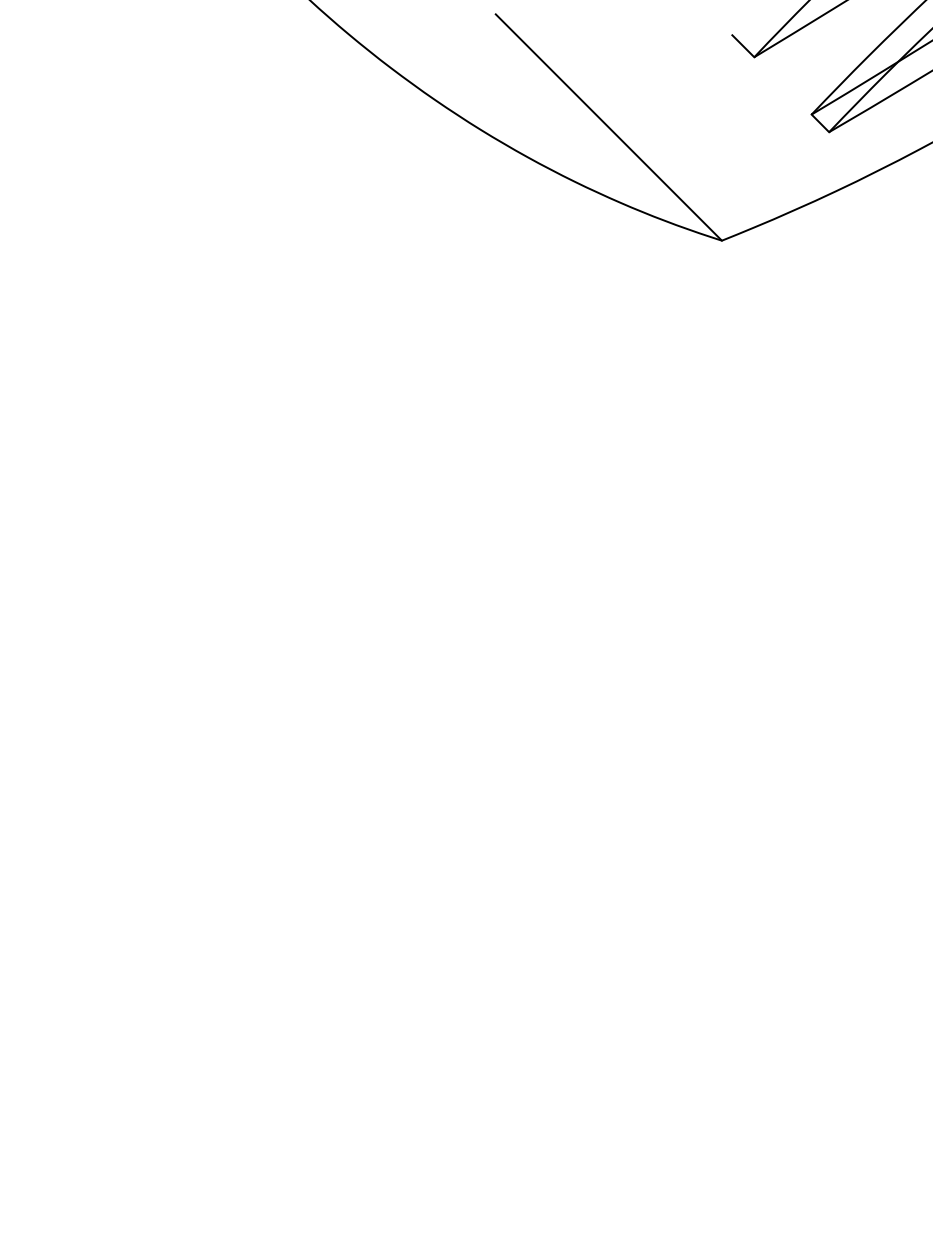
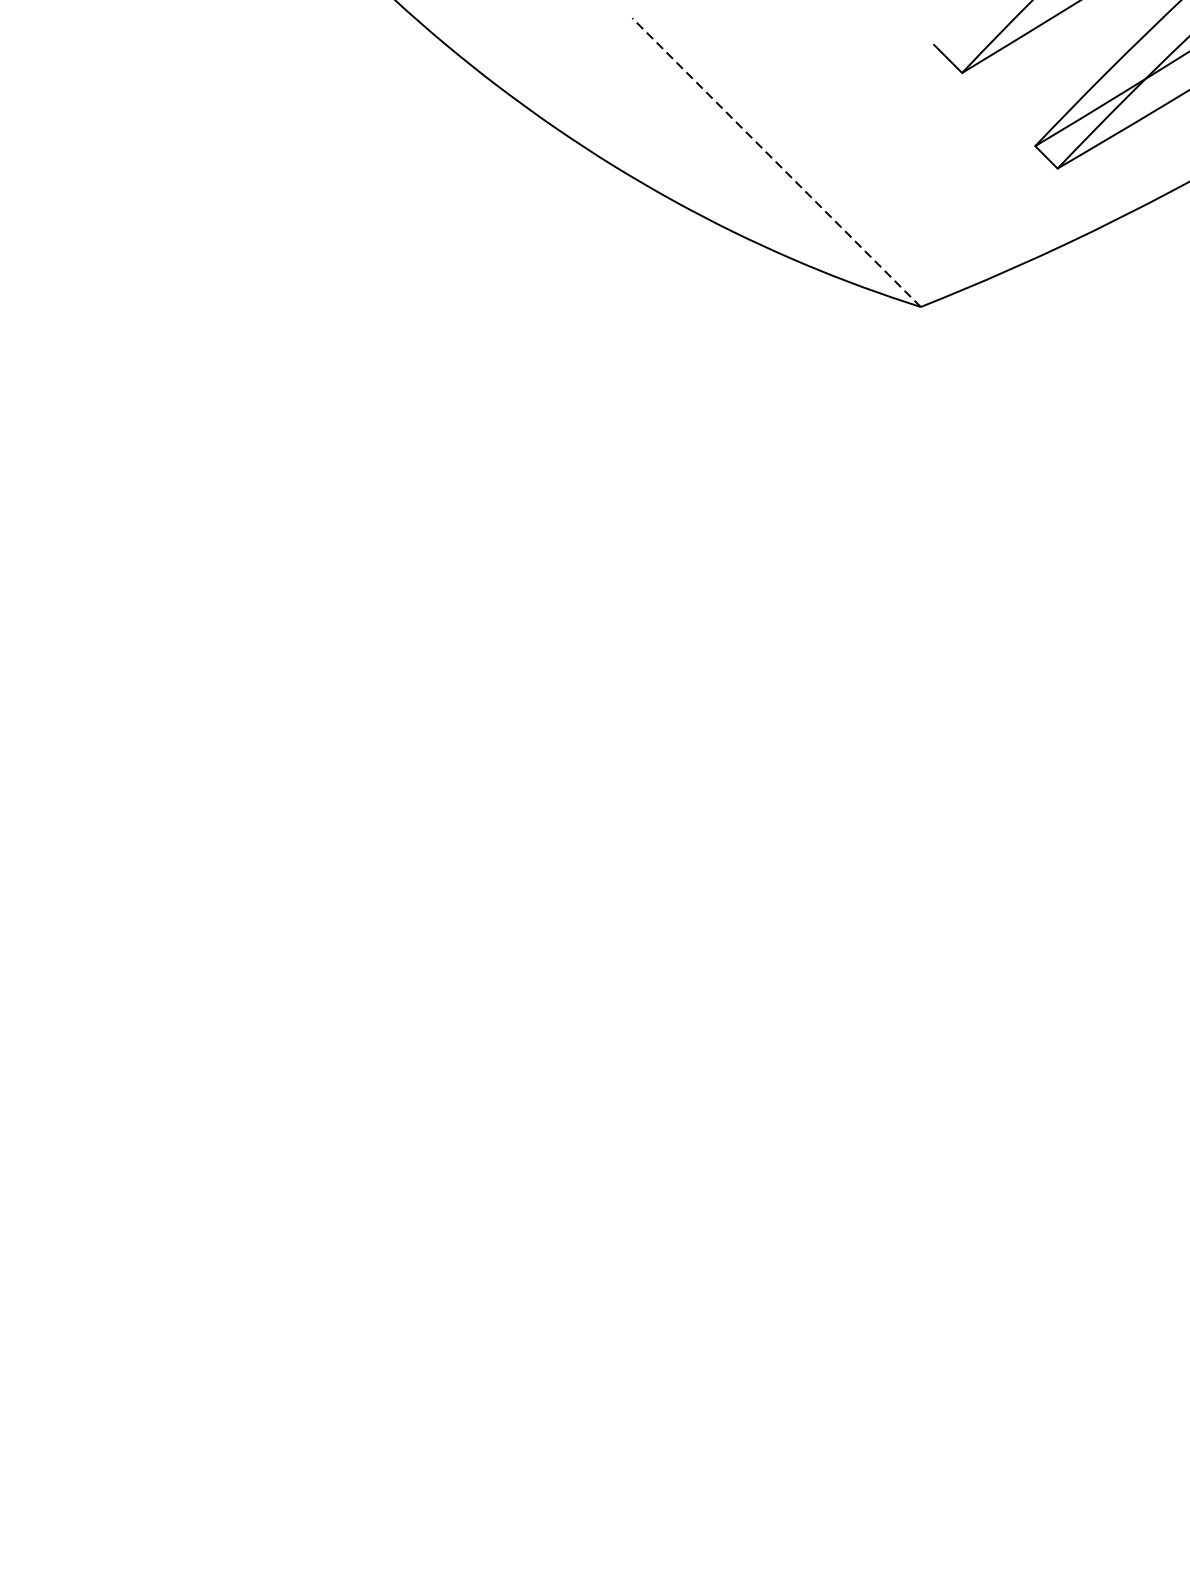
line: (608, 127) -> (776, 162), solid -> dashed

